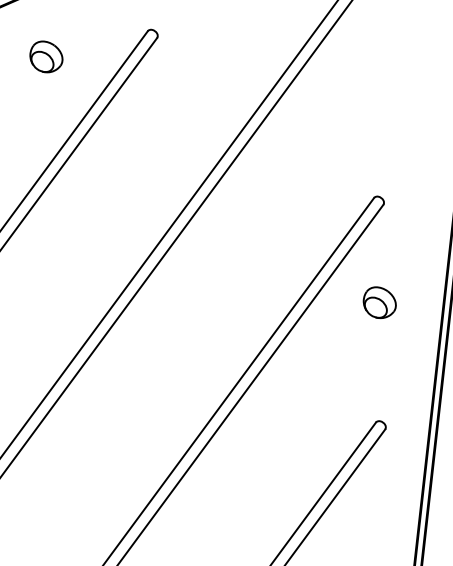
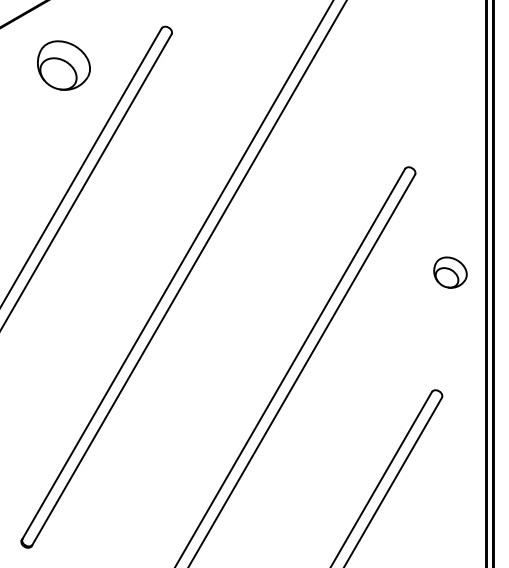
part: (46, 57) -> (63, 65), size x1.6
part: (379, 302) -> (450, 272), moved

